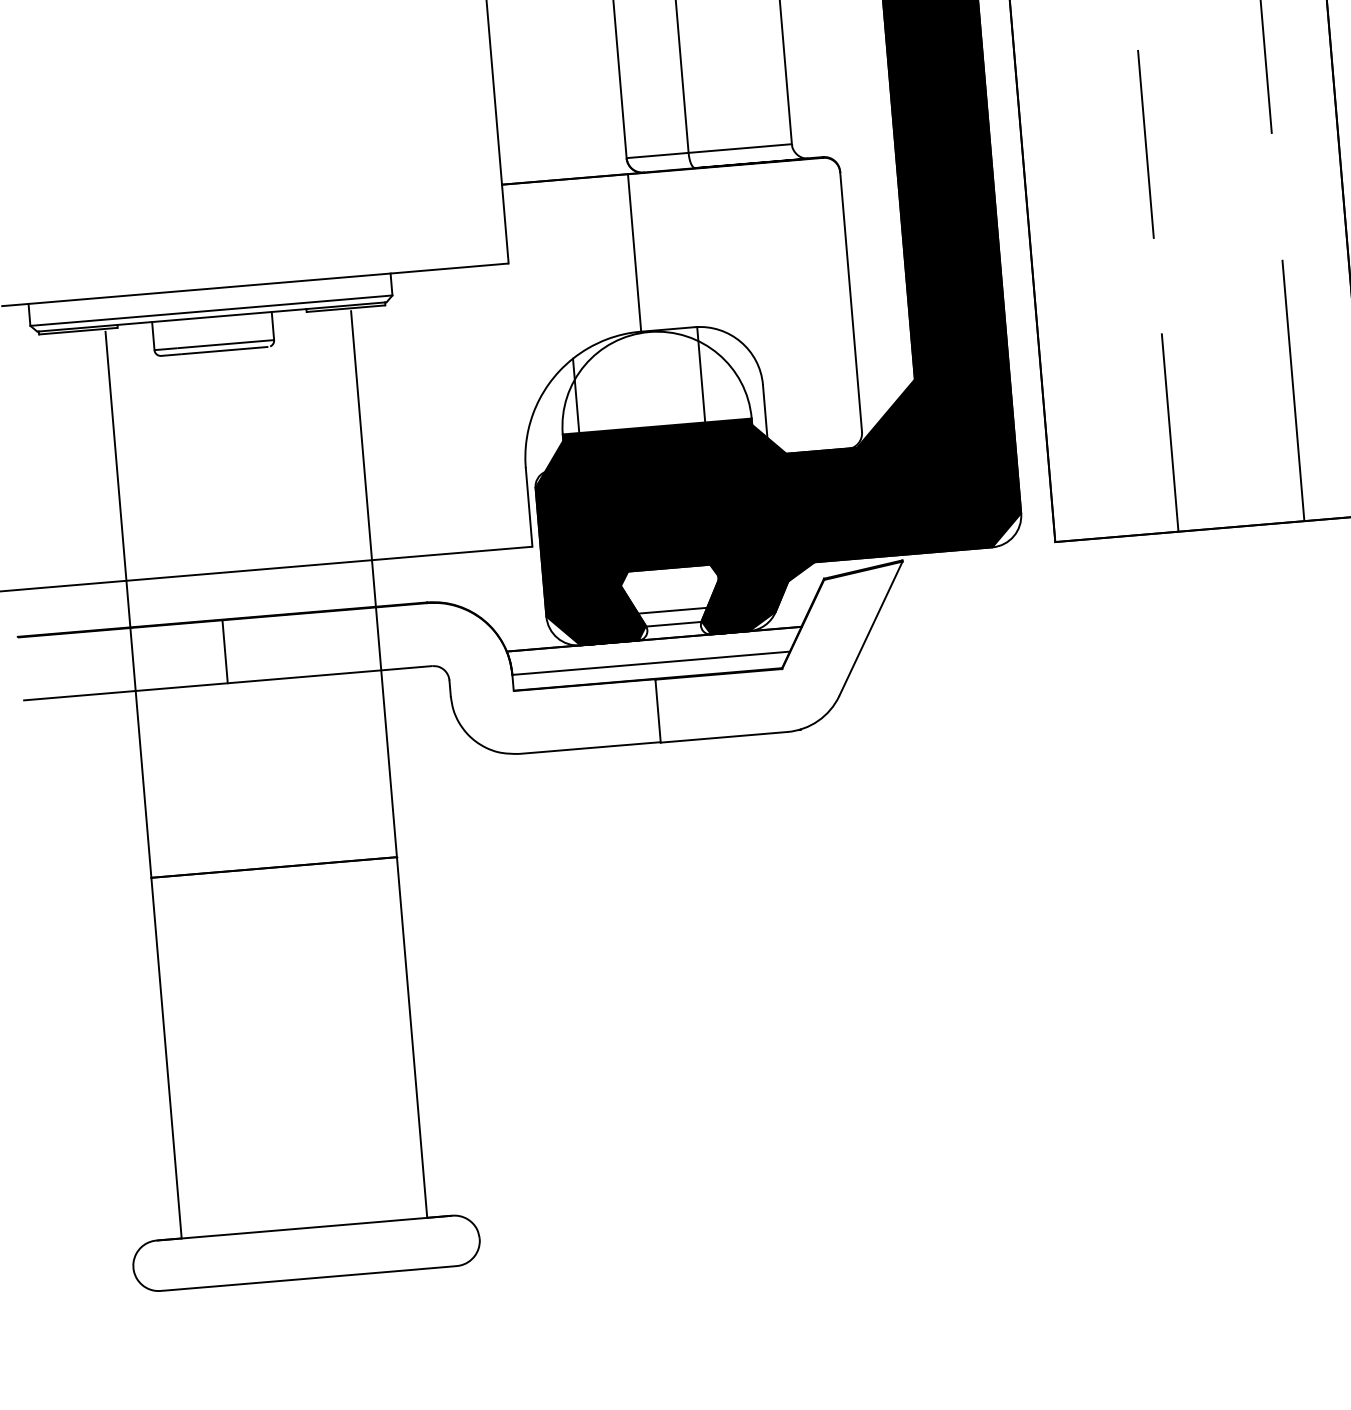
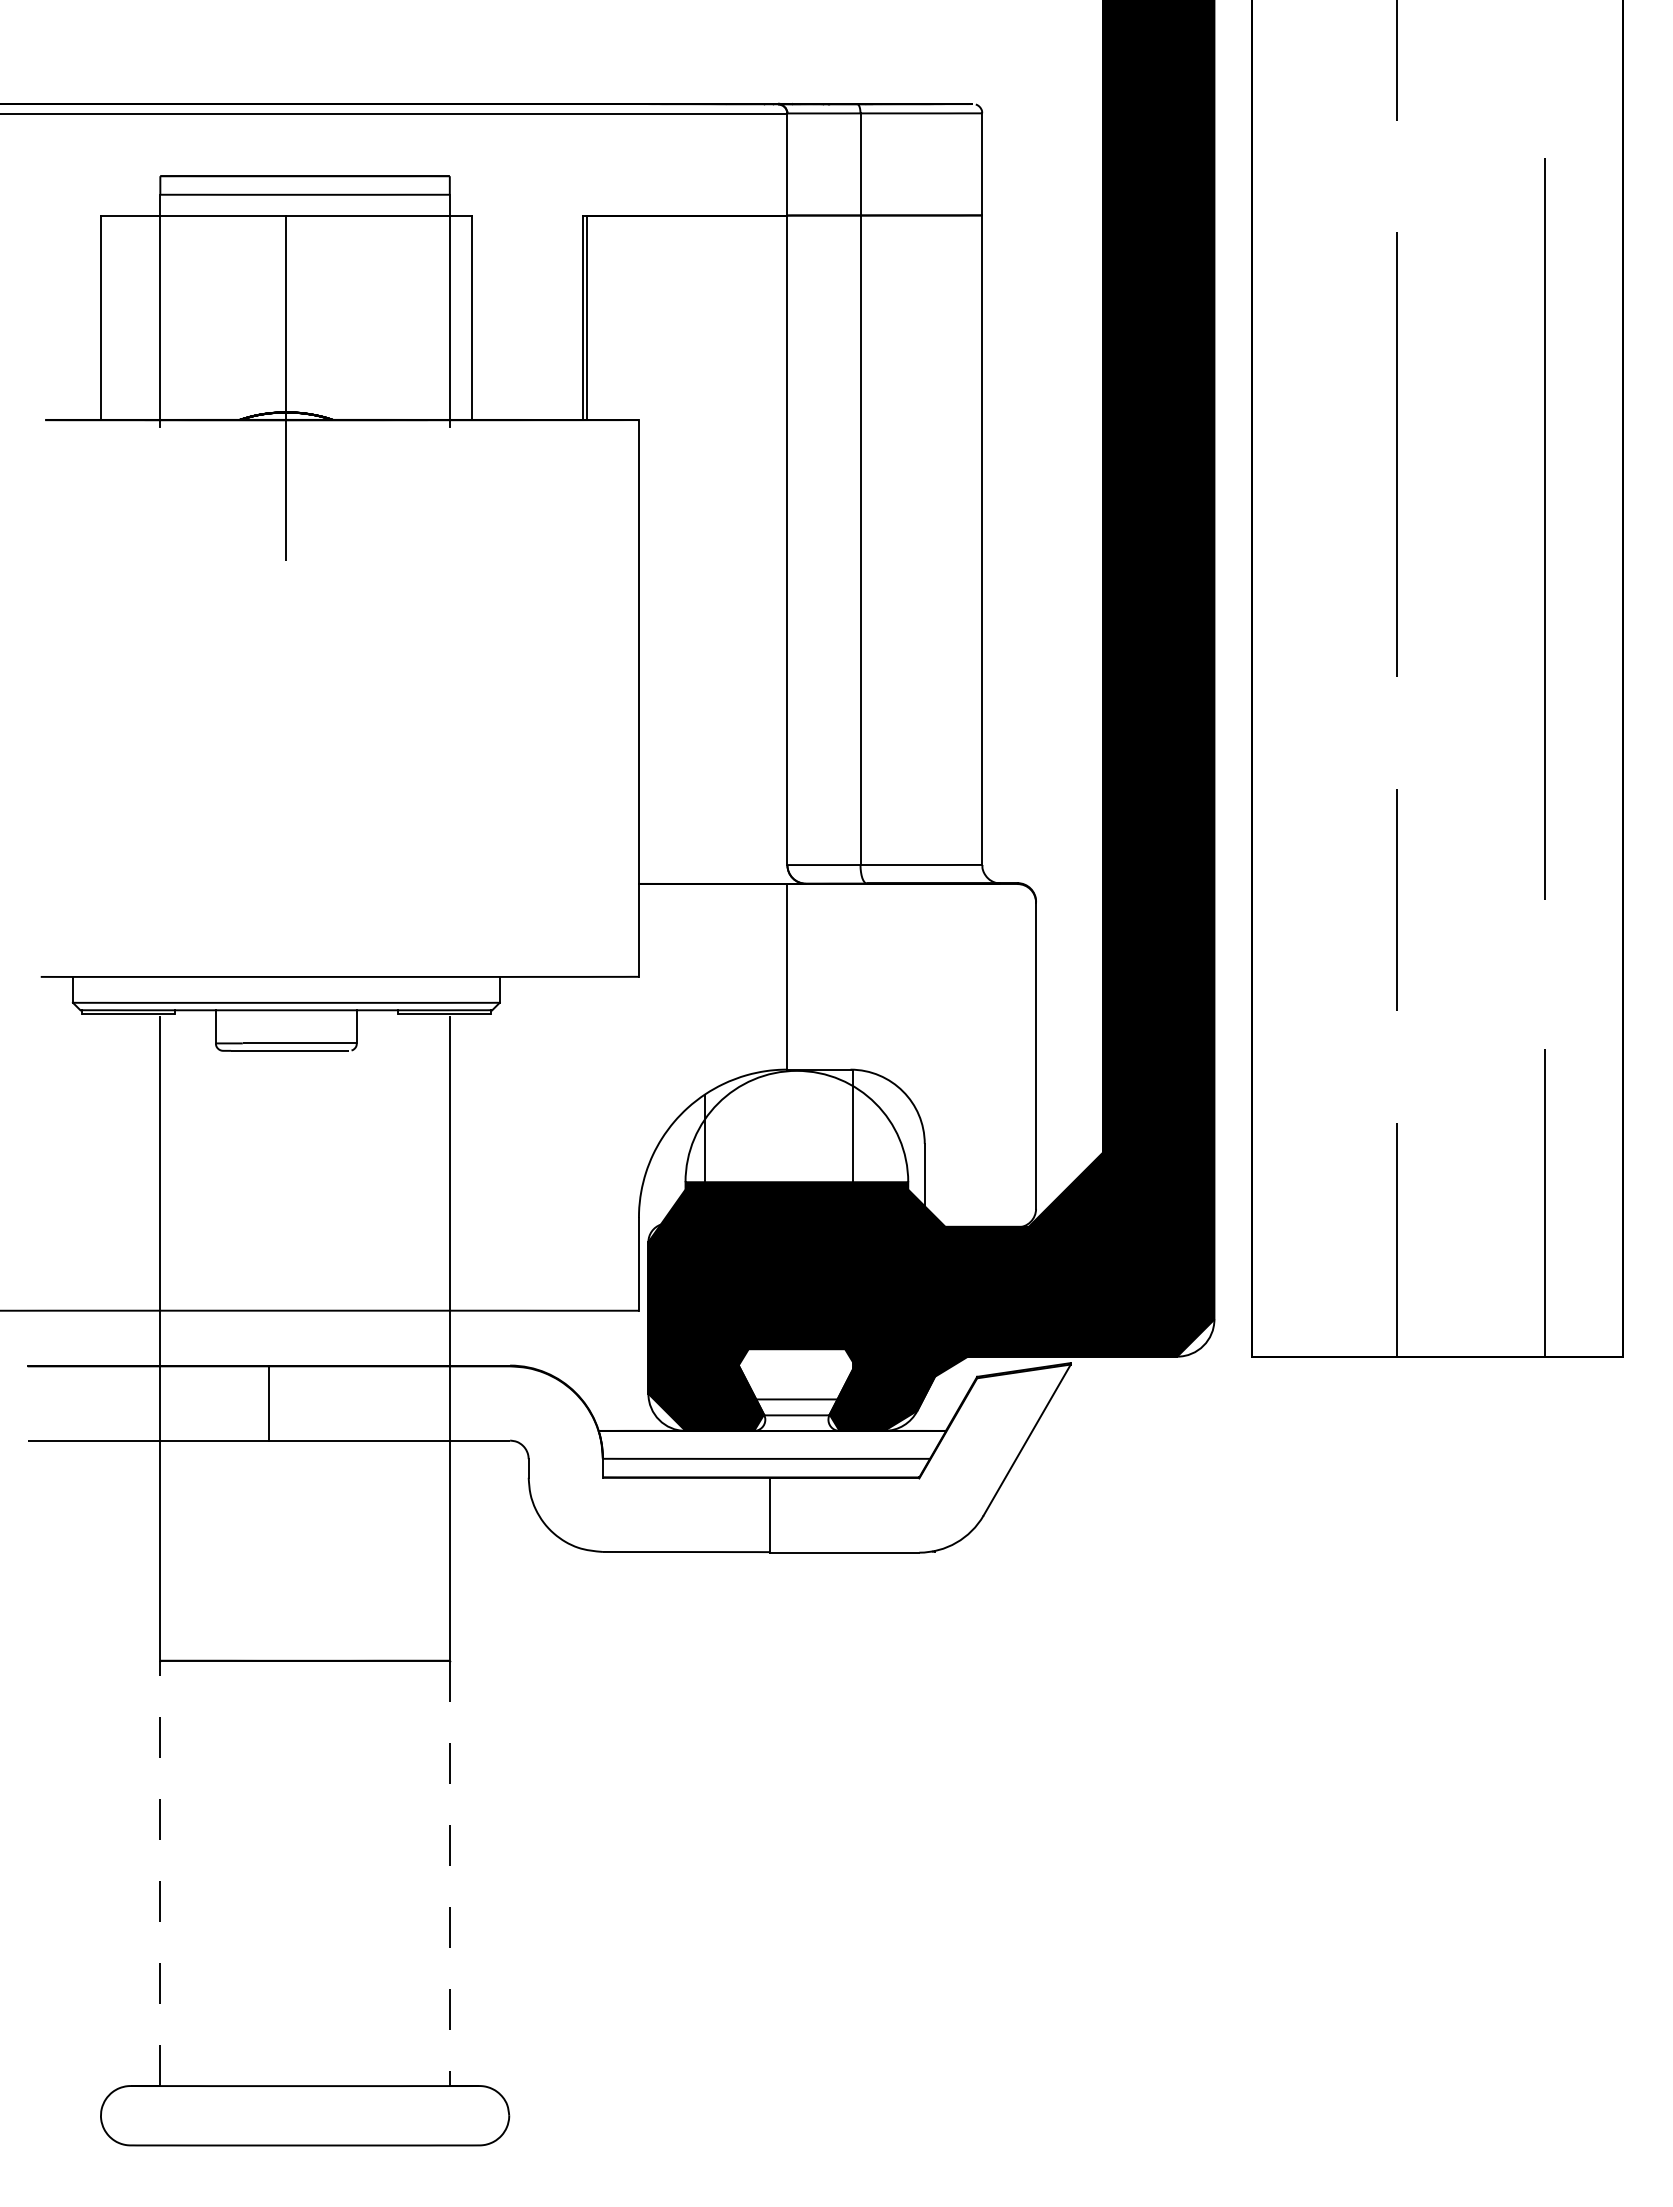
line: (411, 1037) -> (449, 1873), solid -> dashed
line: (166, 1058) -> (160, 1873), solid -> dashed

